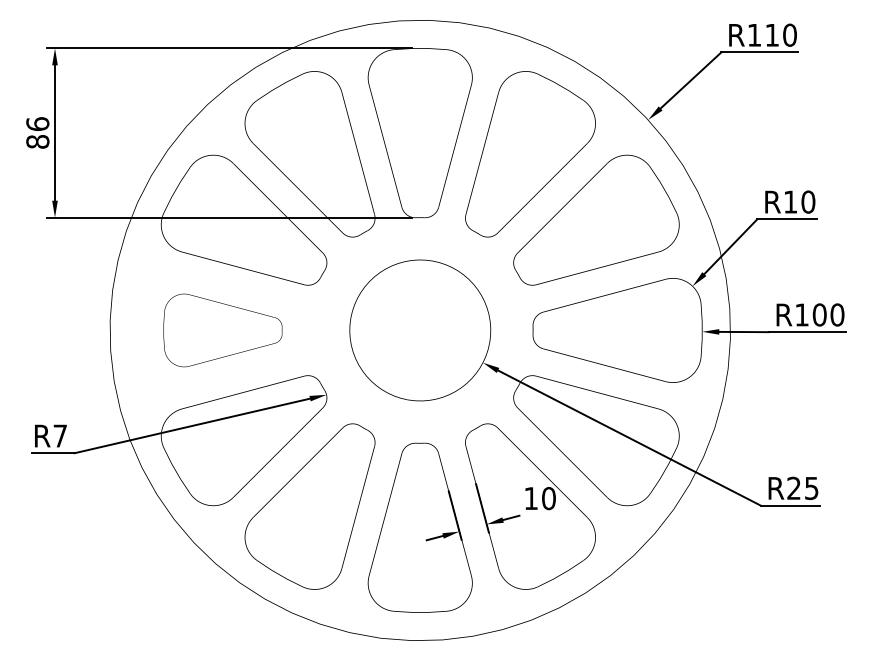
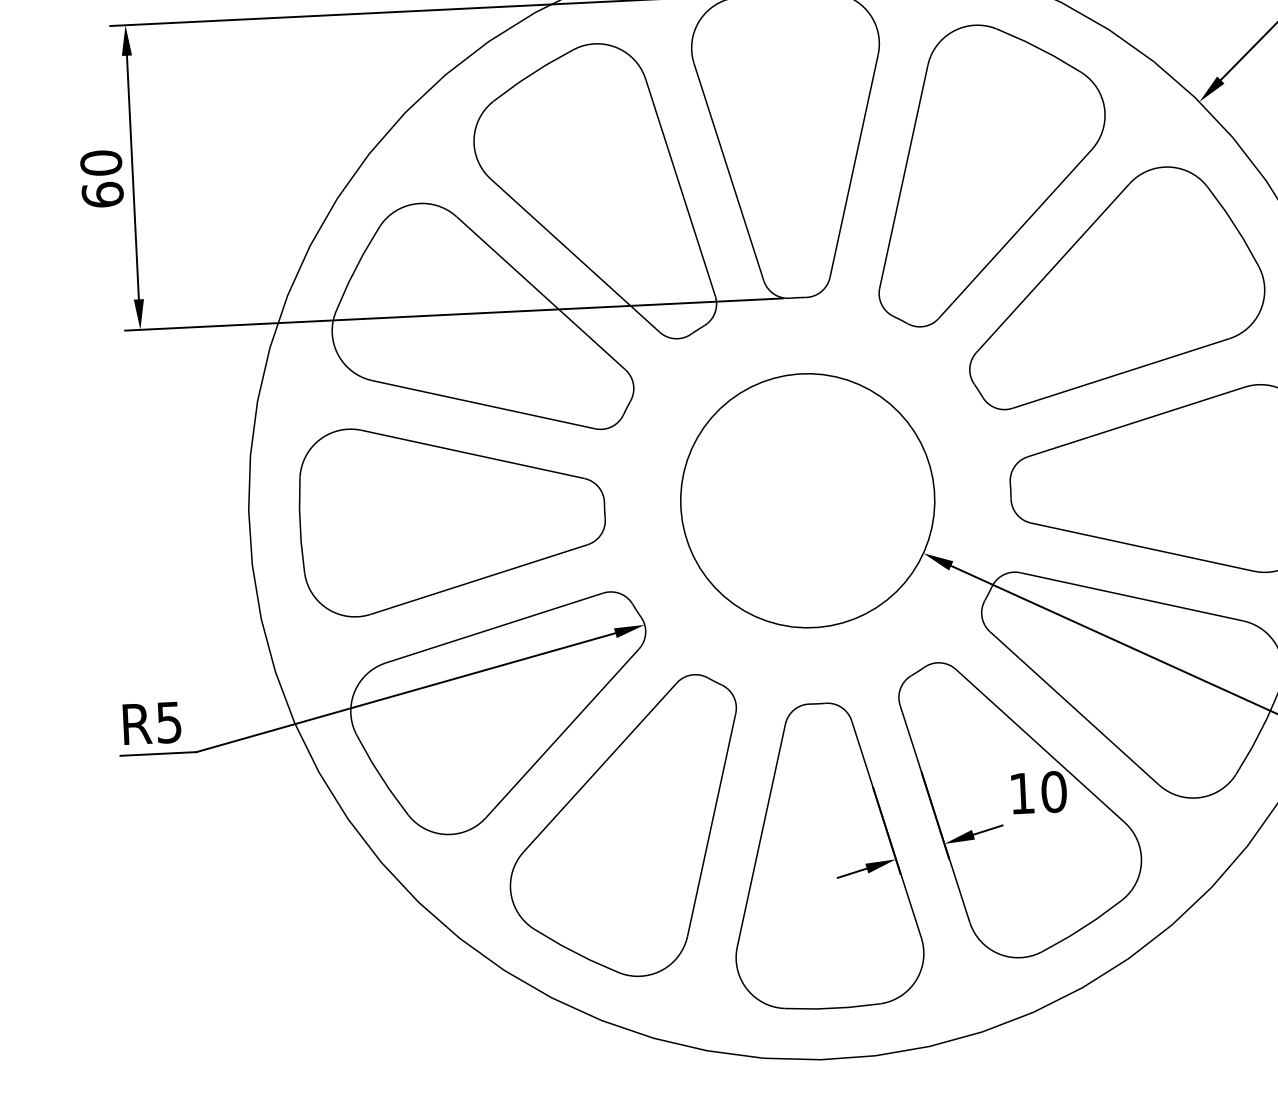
text: (37, 132) -> (101, 178), 86 -> 60
part: (222, 330) -> (451, 518), size x1.43
text: (59, 435) -> (167, 721), R7 -> R5

